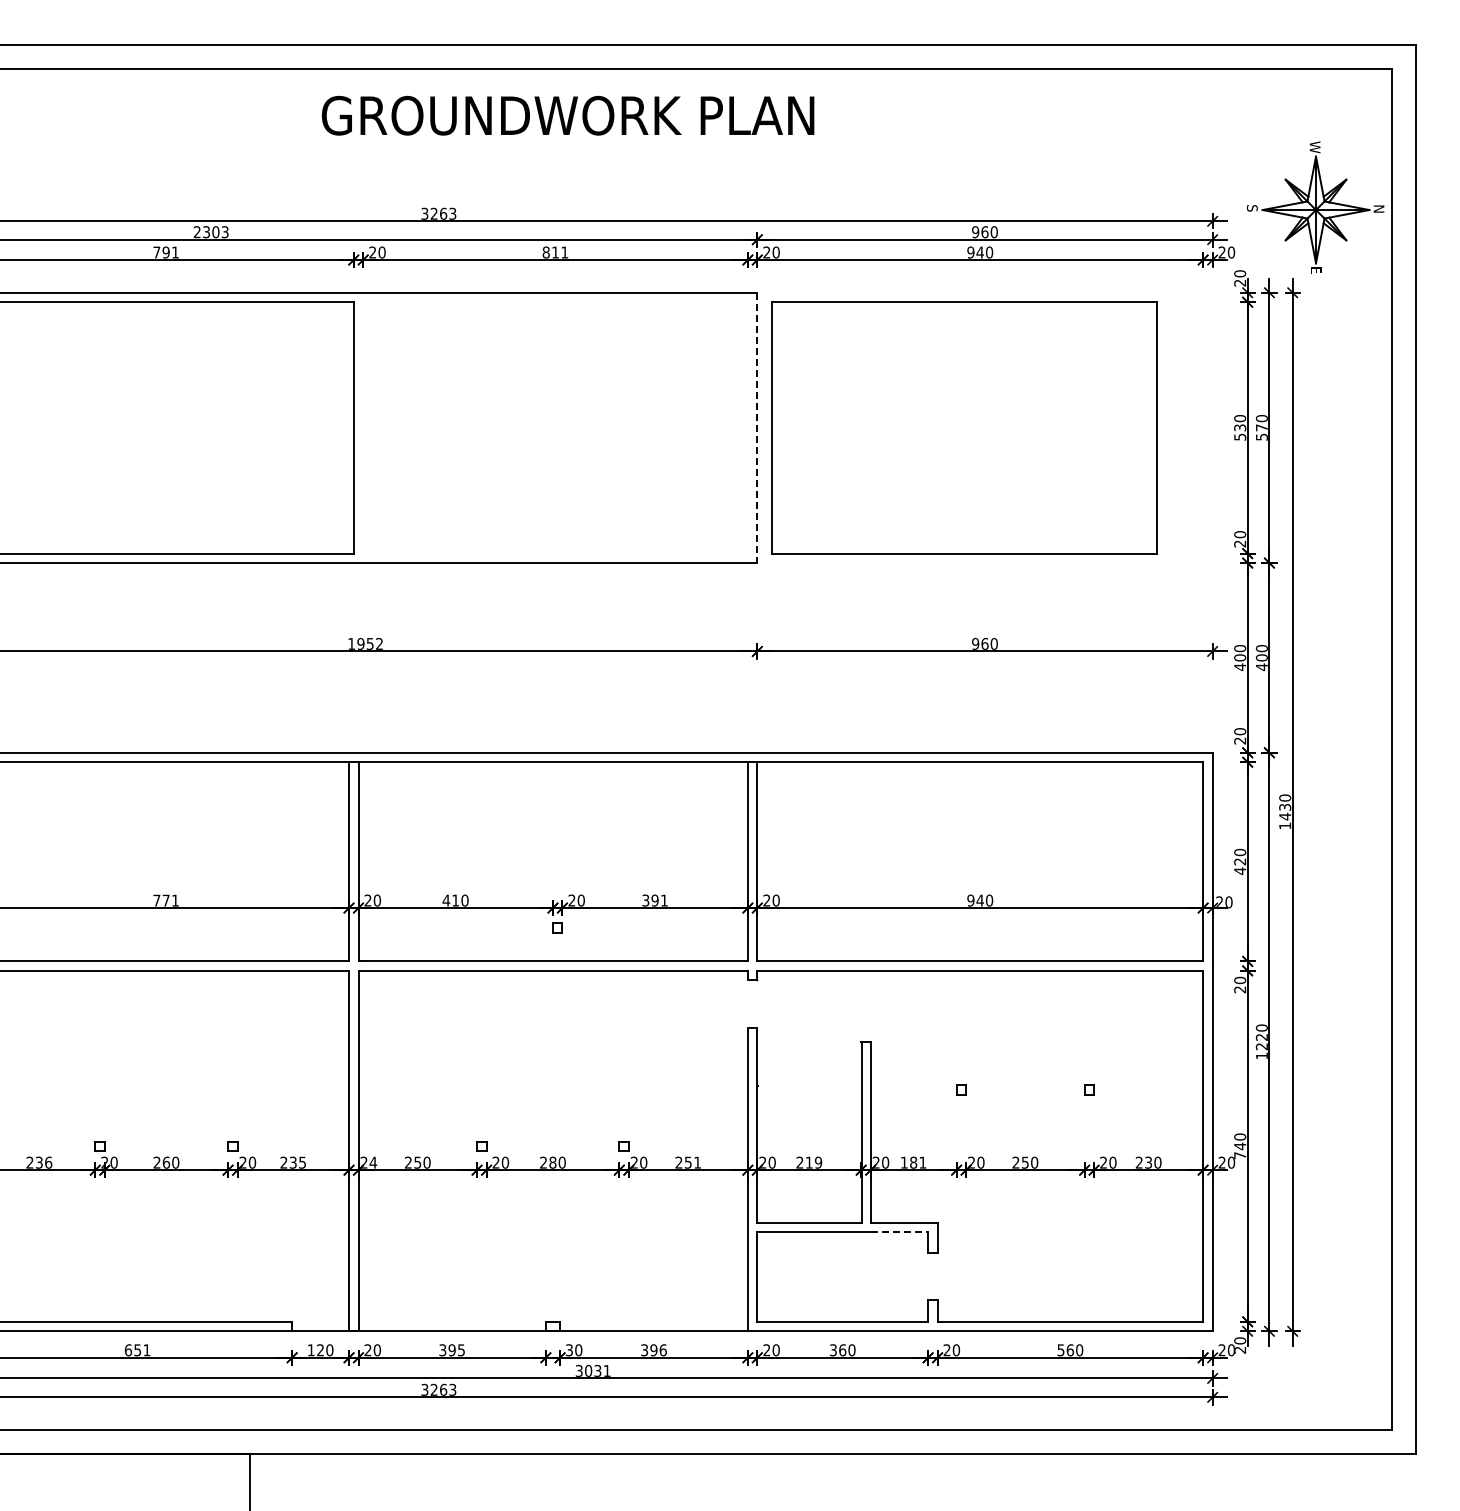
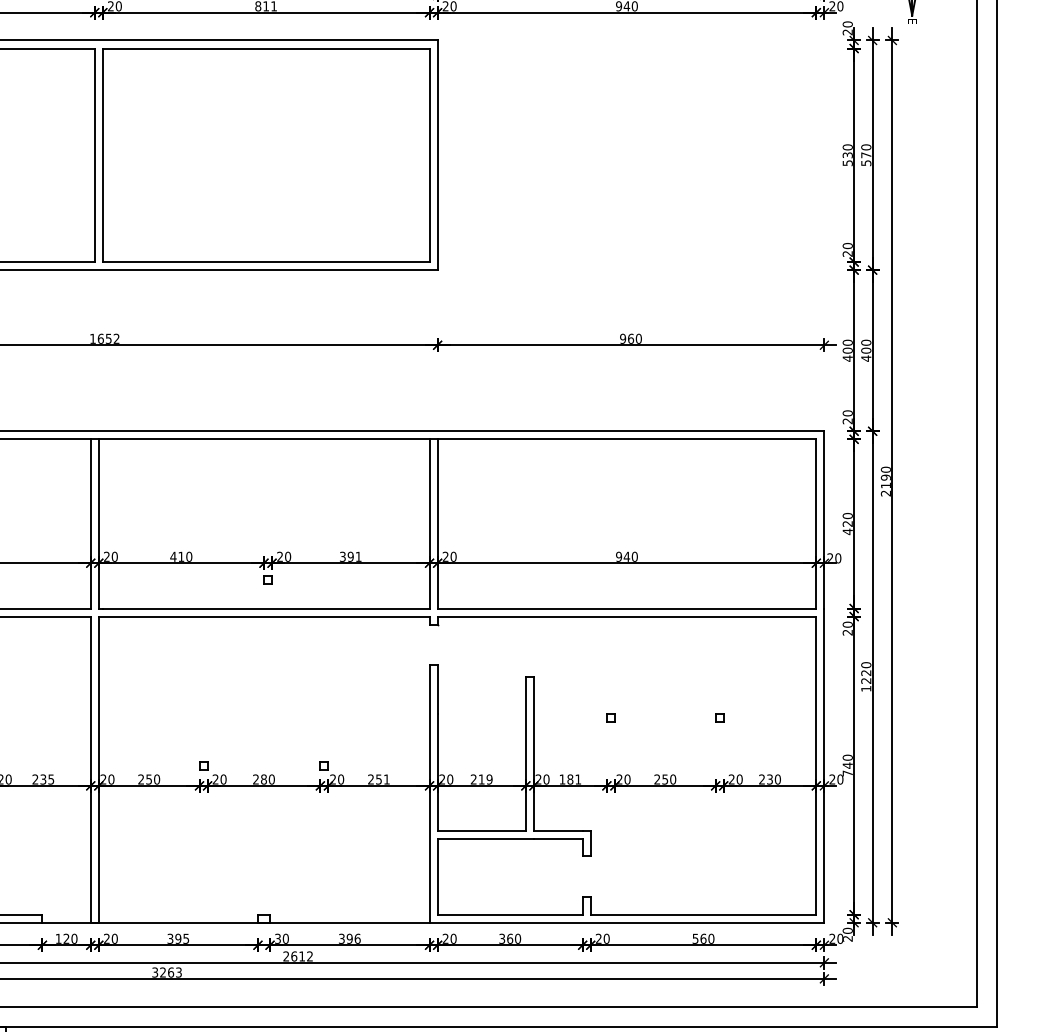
part: (964, 427) -> (266, 154), moved
line: (757, 428) -> (437, 155), dashed -> solid
text: (360, 643) -> (100, 338), 1952 -> 1652
text: (1285, 816) -> (886, 485), 1430 -> 2190
text: (373, 1162) -> (111, 779), 24 -> 20
line: (900, 1232) -> (559, 838), dashed -> solid
text: (592, 1370) -> (297, 956), 3031 -> 2612

